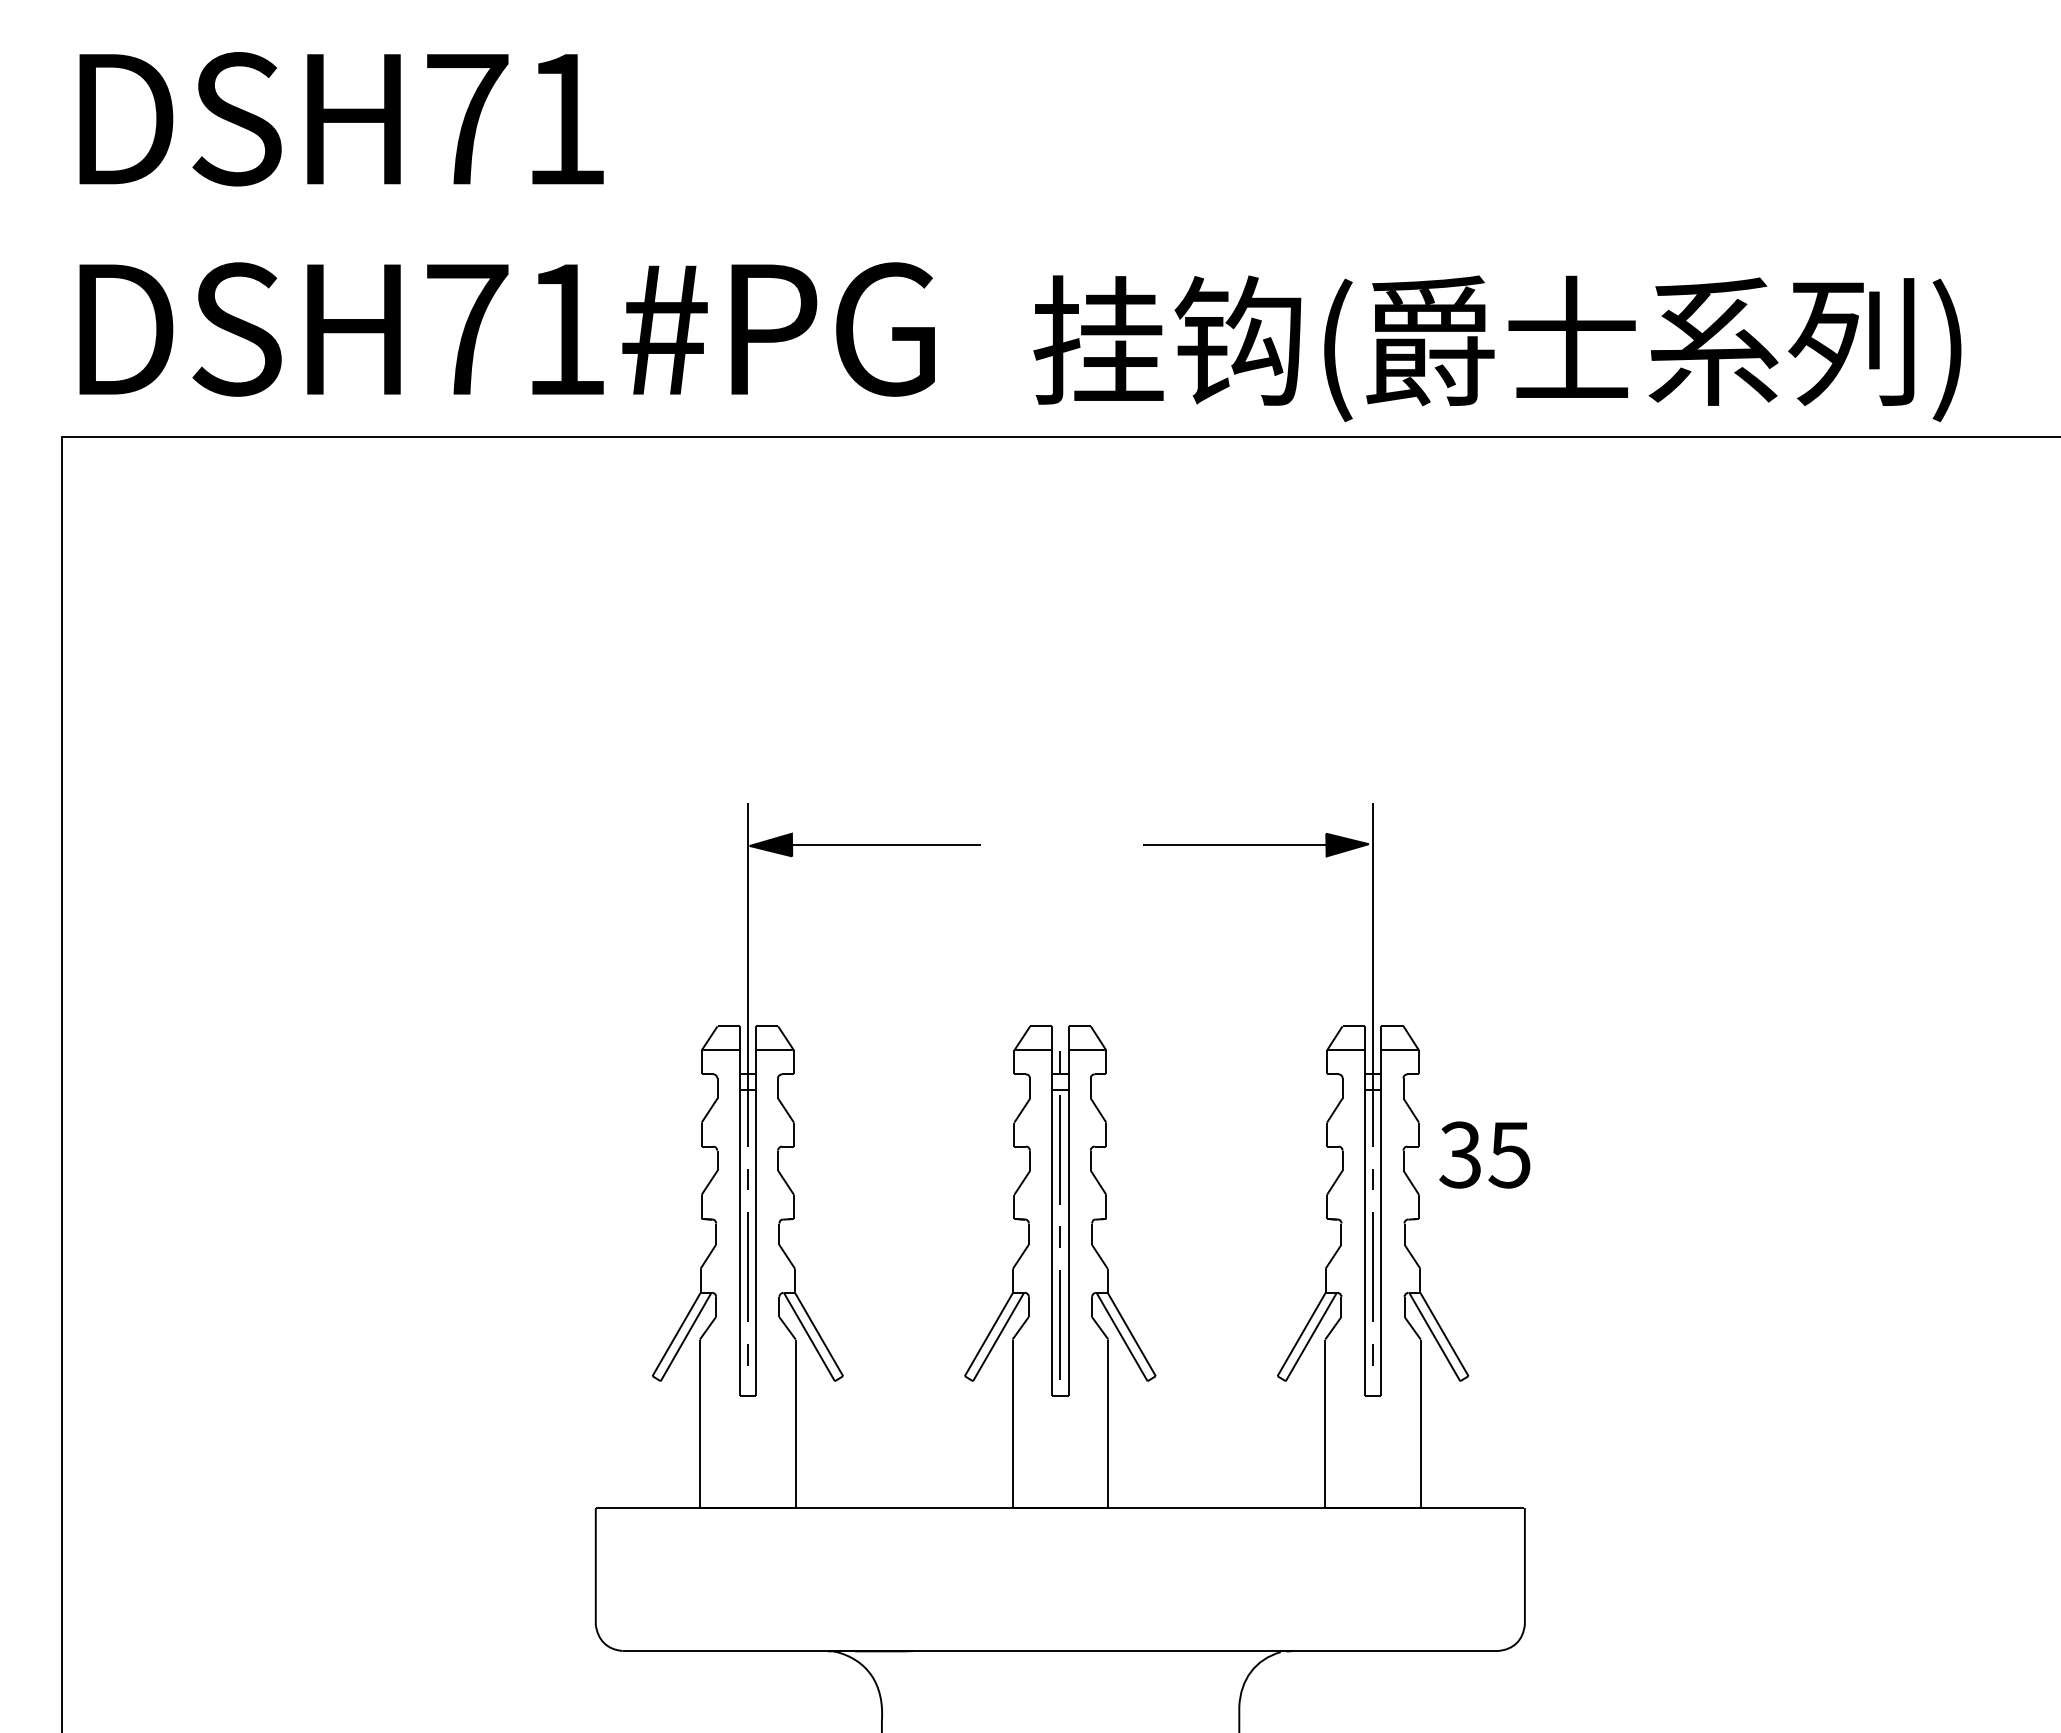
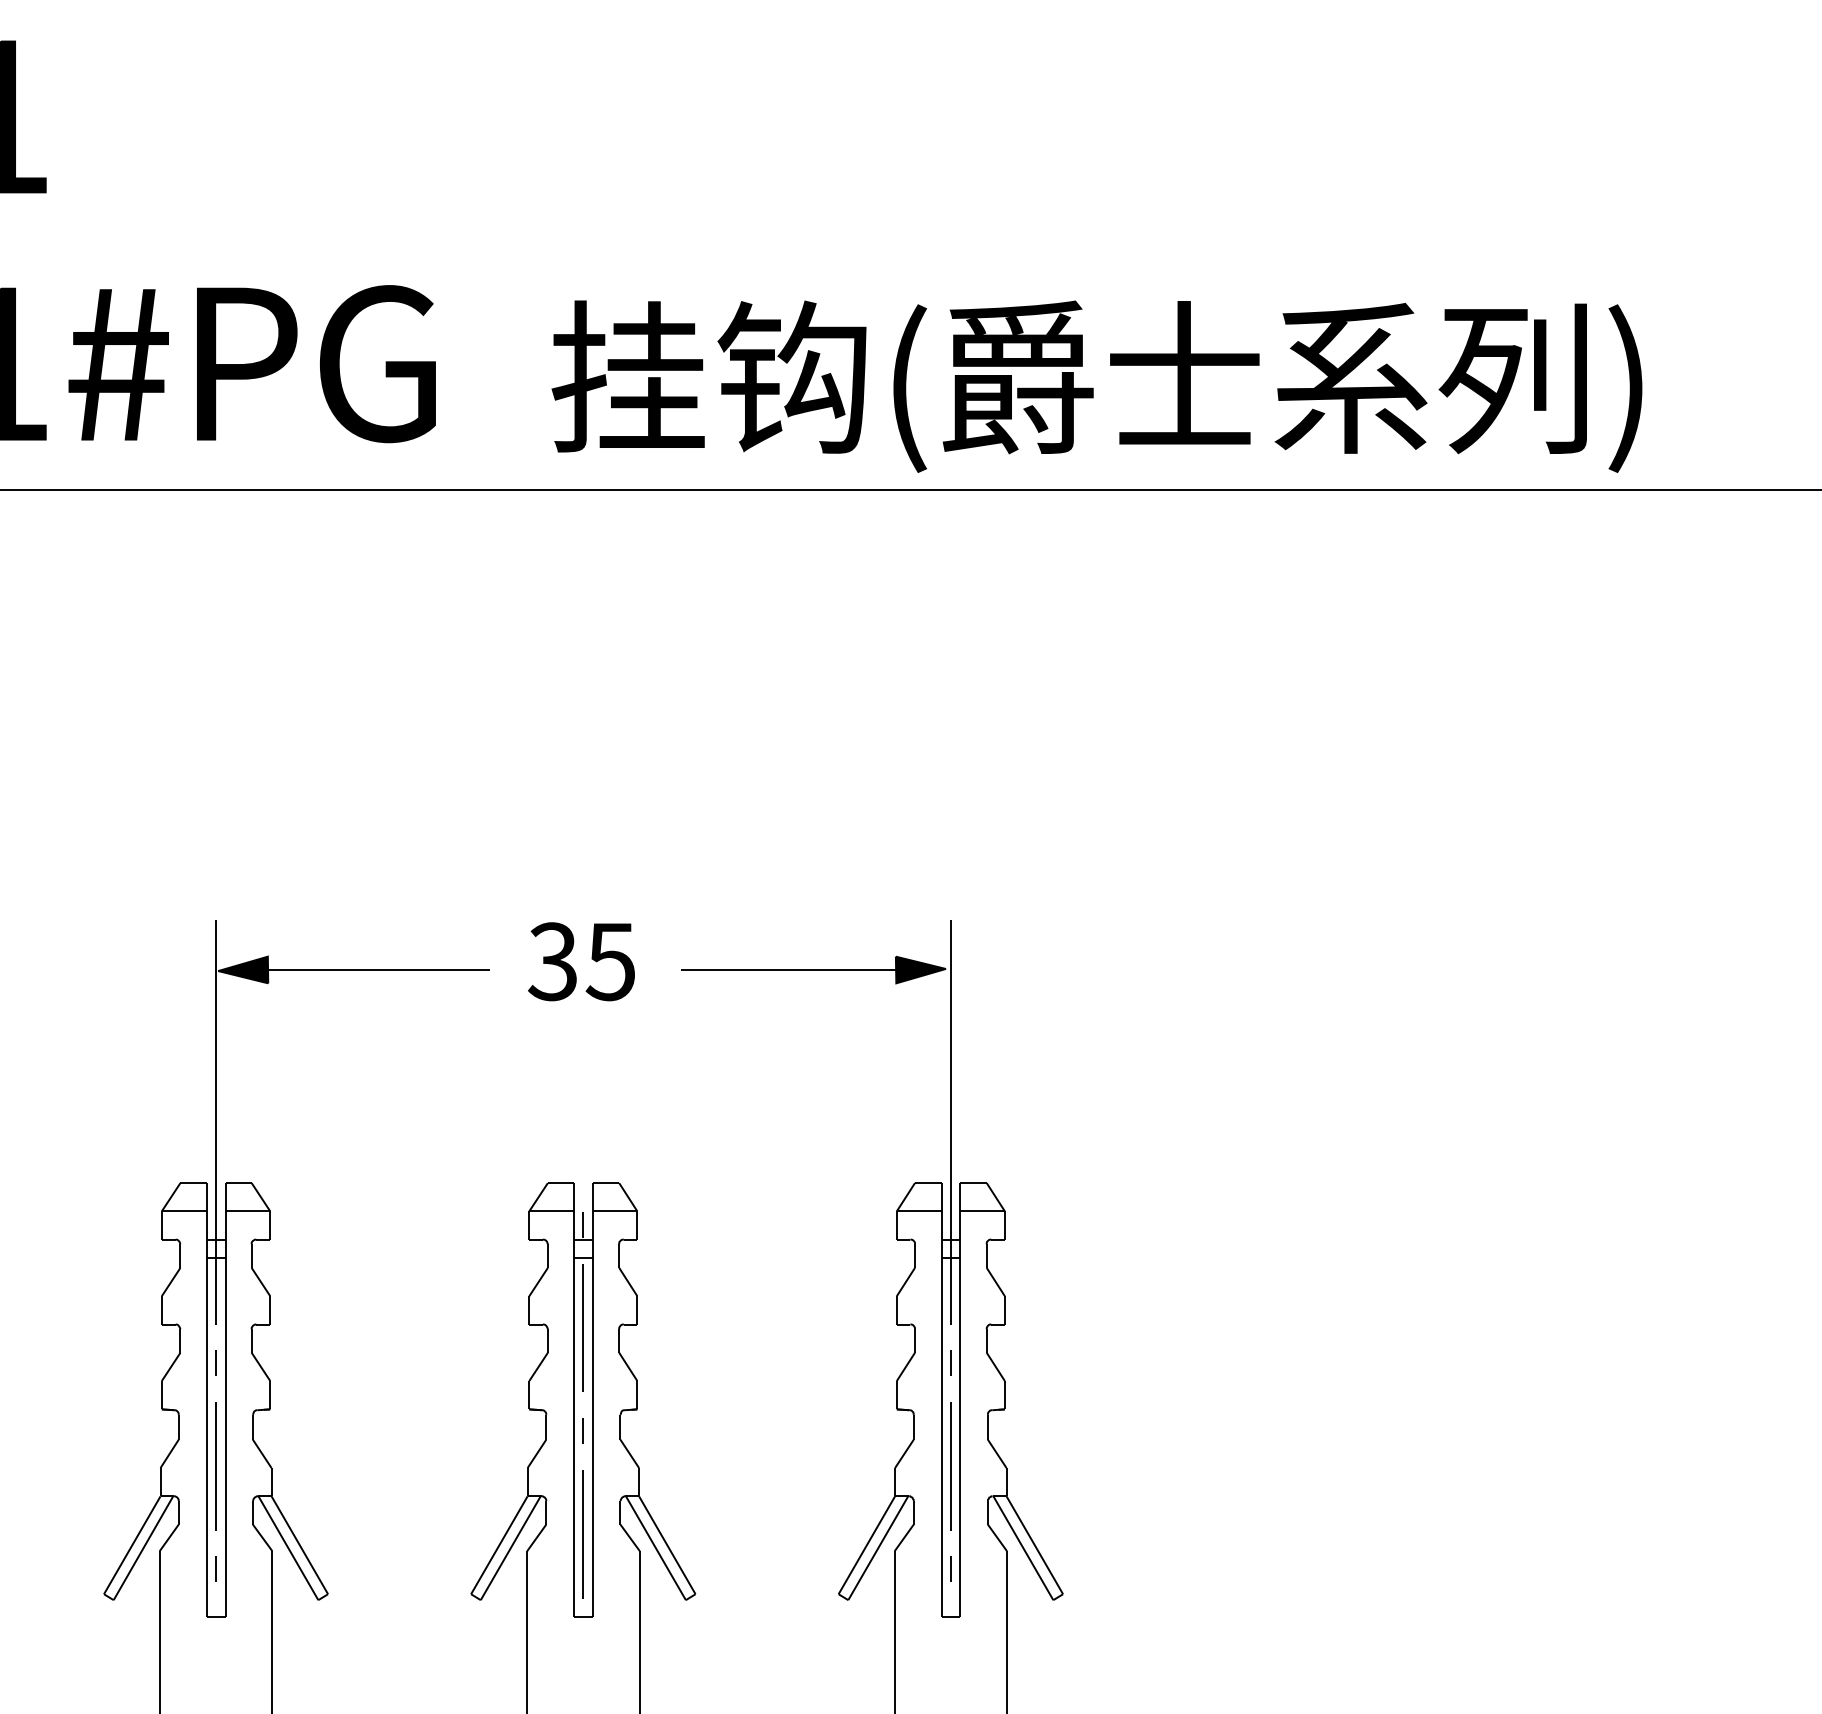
text: (1484, 1154) -> (581, 961), moved

